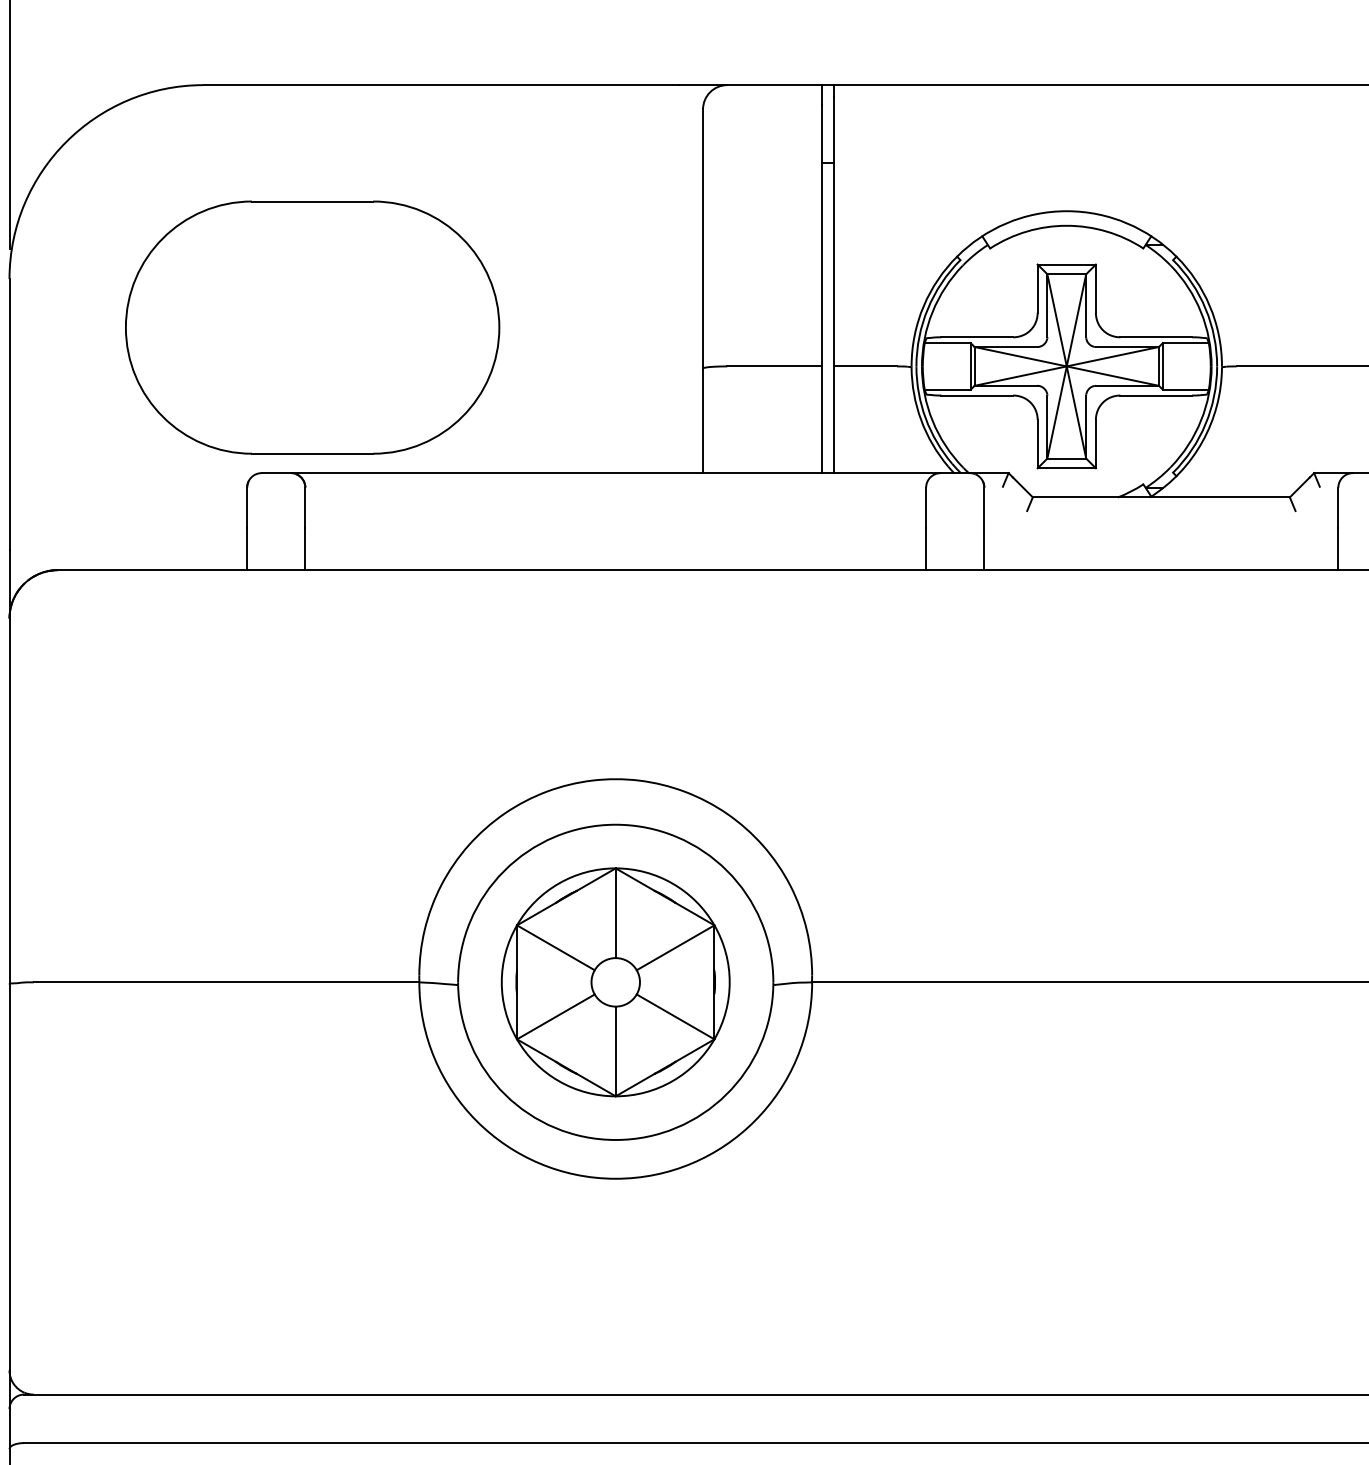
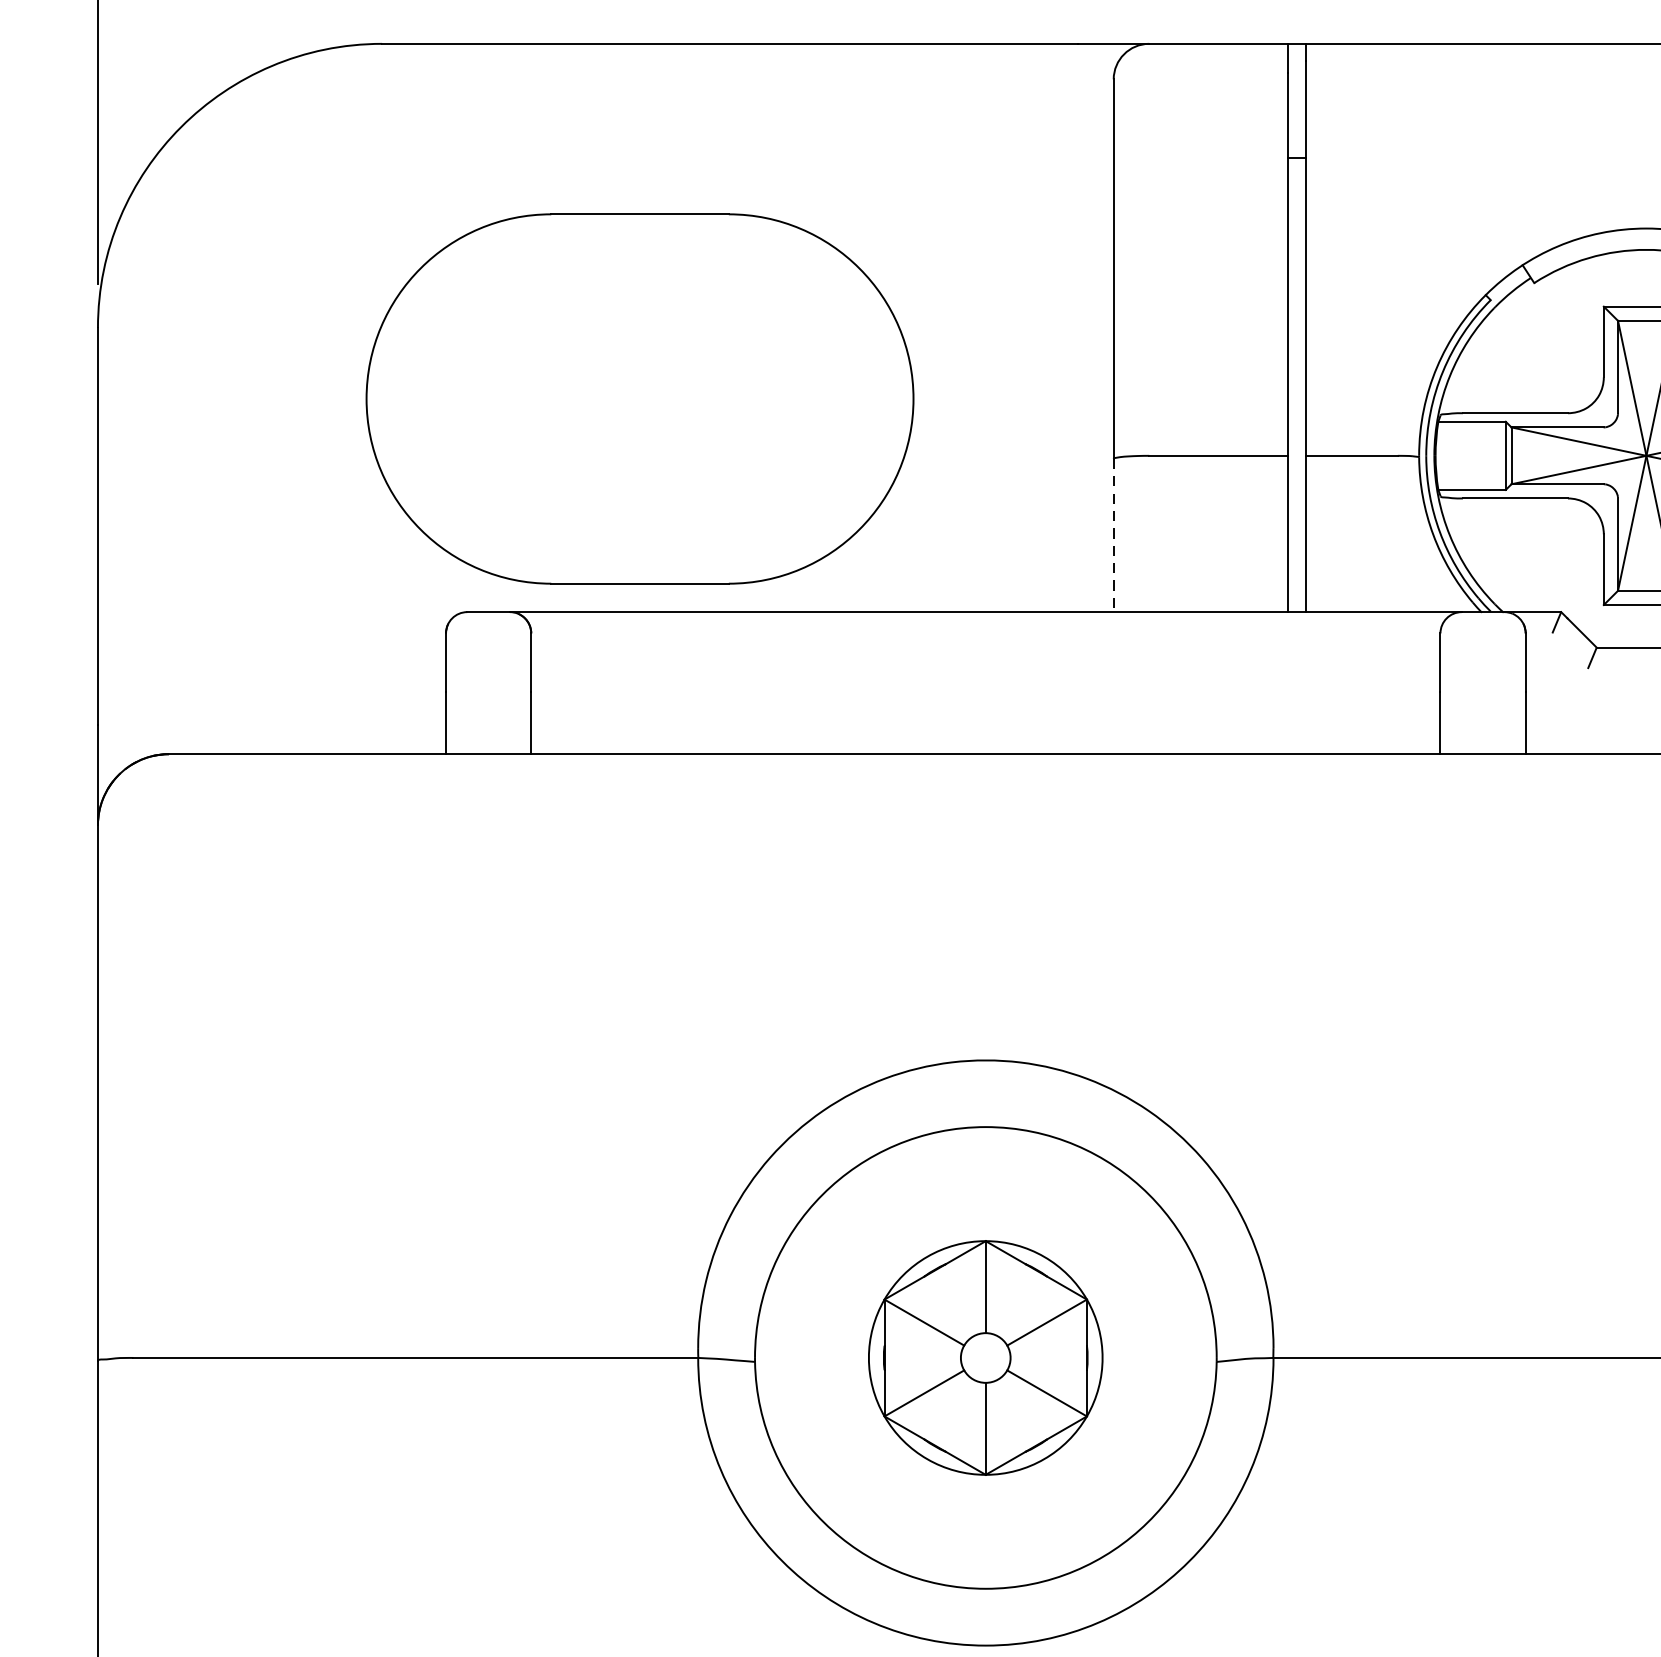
part: (312, 327) -> (639, 398), moved
line: (703, 421) -> (1114, 536), solid -> dashed
part: (615, 982) -> (985, 1358), size x0.7

